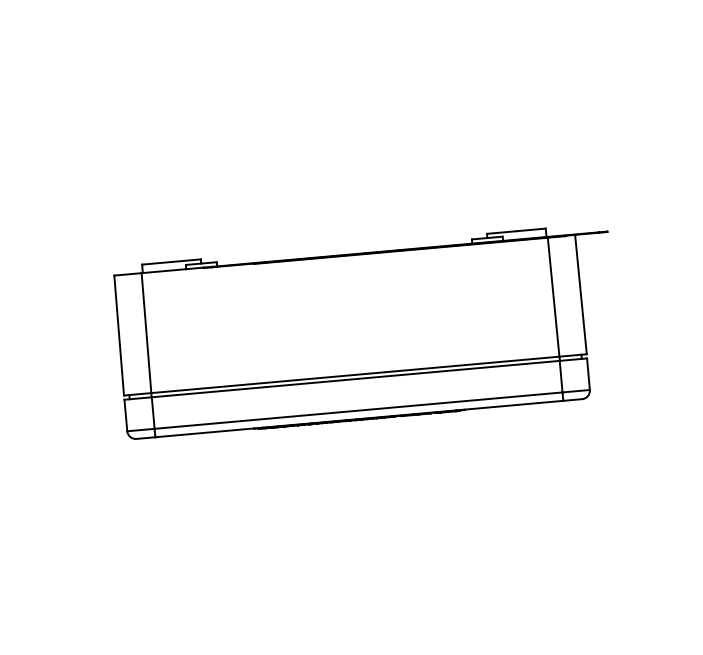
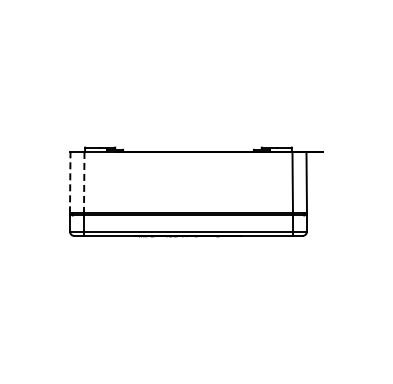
line: (146, 332) -> (84, 182), solid -> dashed
line: (119, 335) -> (70, 182), solid -> dashed

